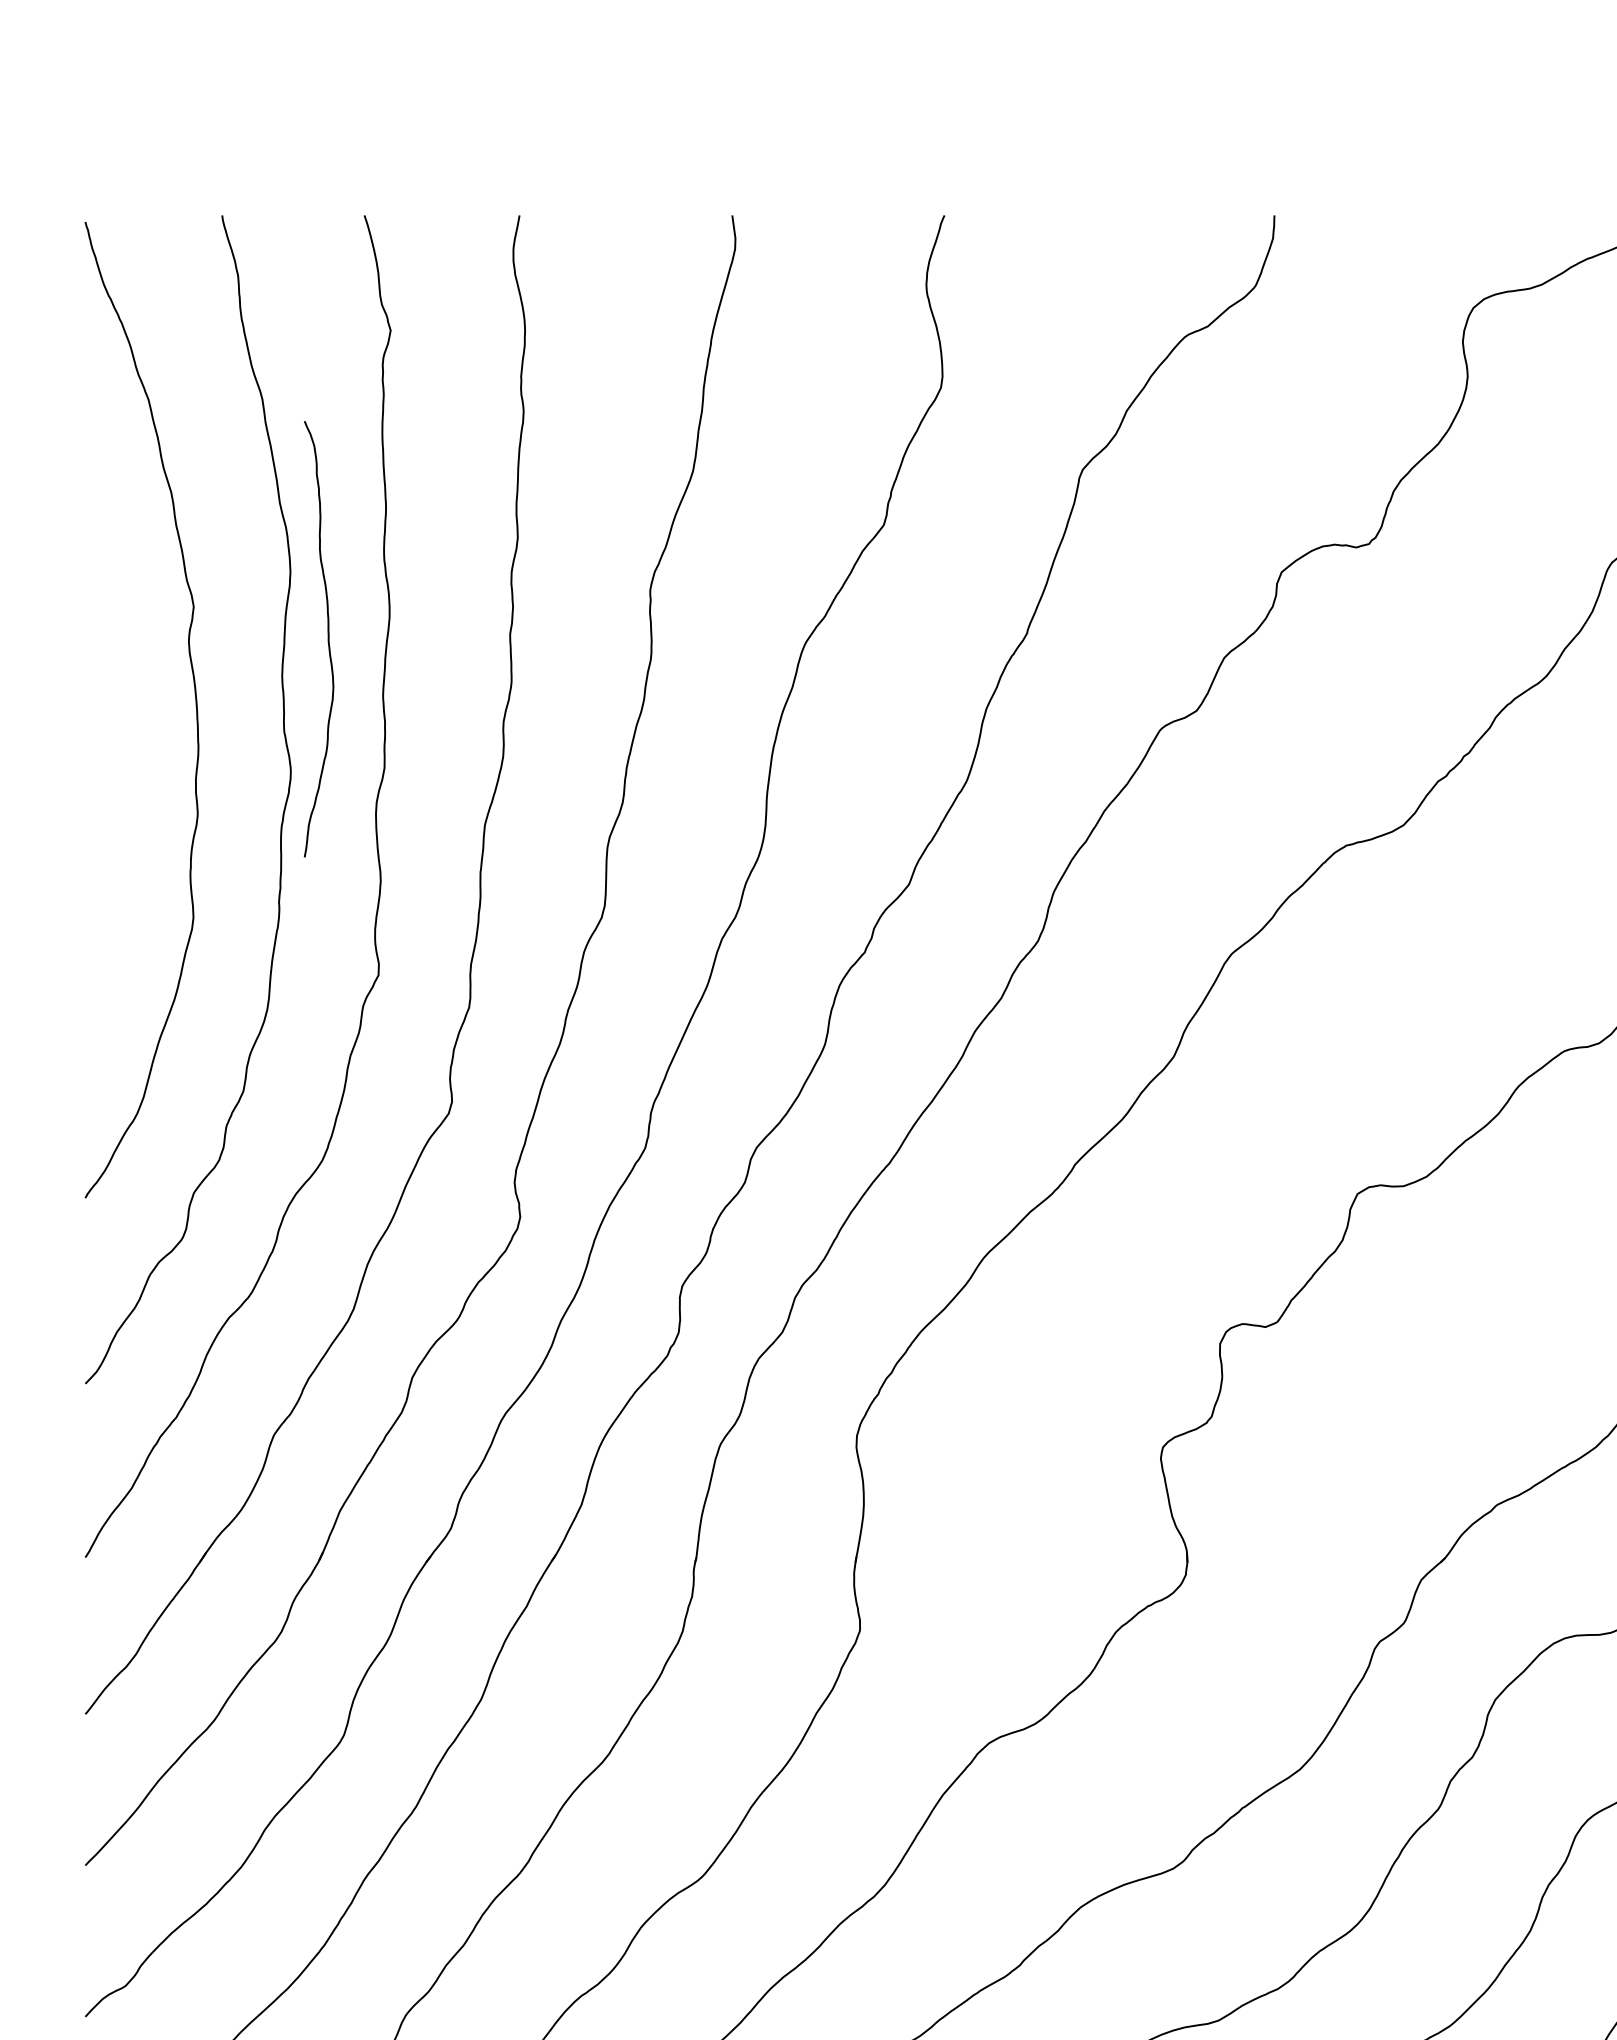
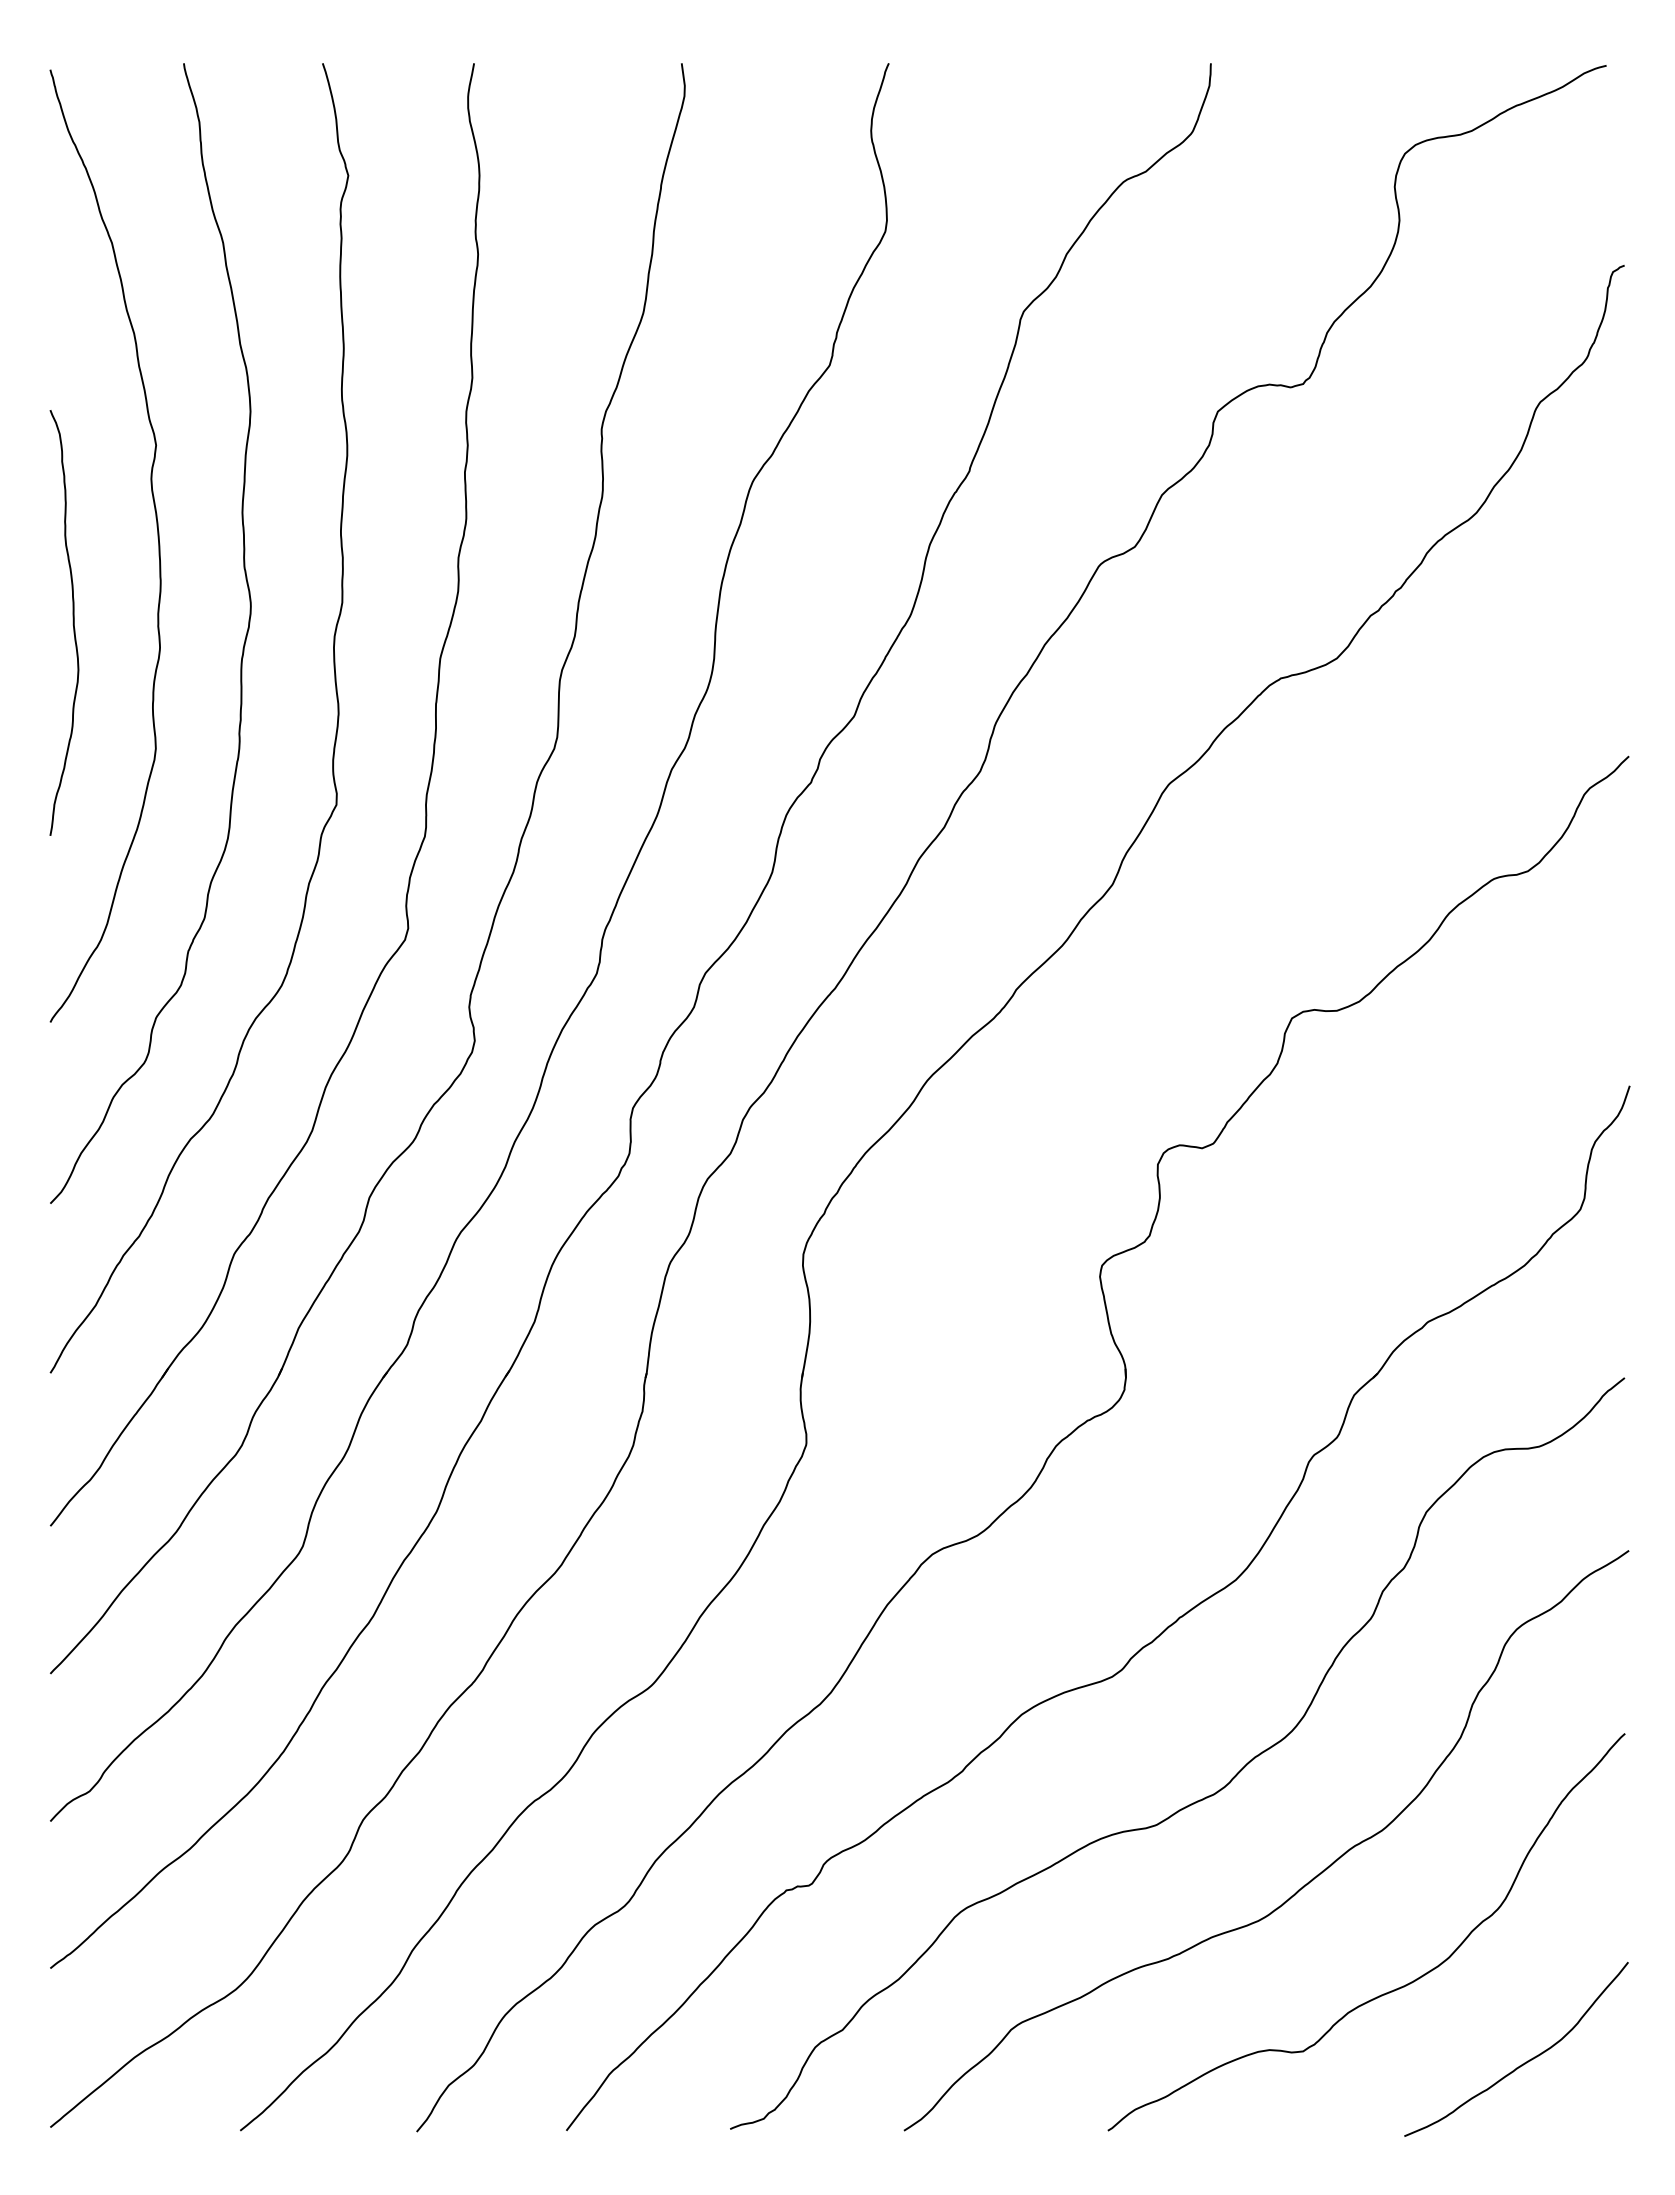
curve: (327, 638) -> (72, 622), moved

